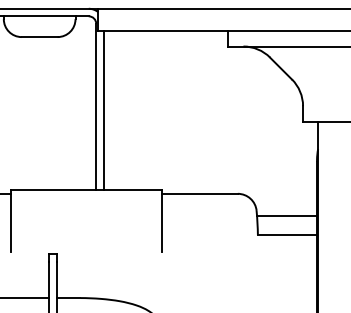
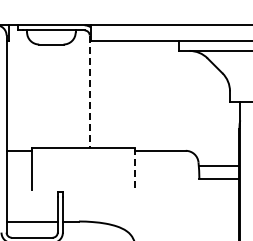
line: (95, 107) -> (89, 92), solid -> dashed
line: (103, 110) -> (94, 94), removed
line: (162, 221) -> (134, 169), solid -> dashed

